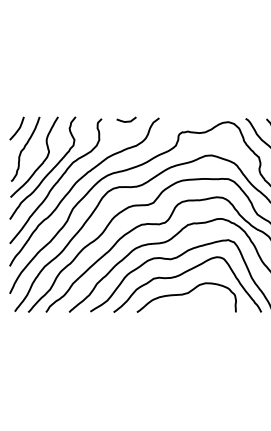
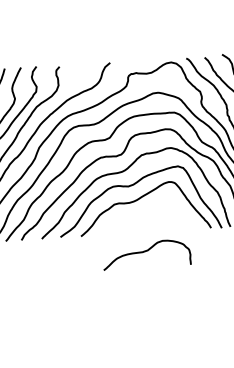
curve: (127, 120) -> (82, 66), removed
curve: (186, 294) -> (146, 251), moved

